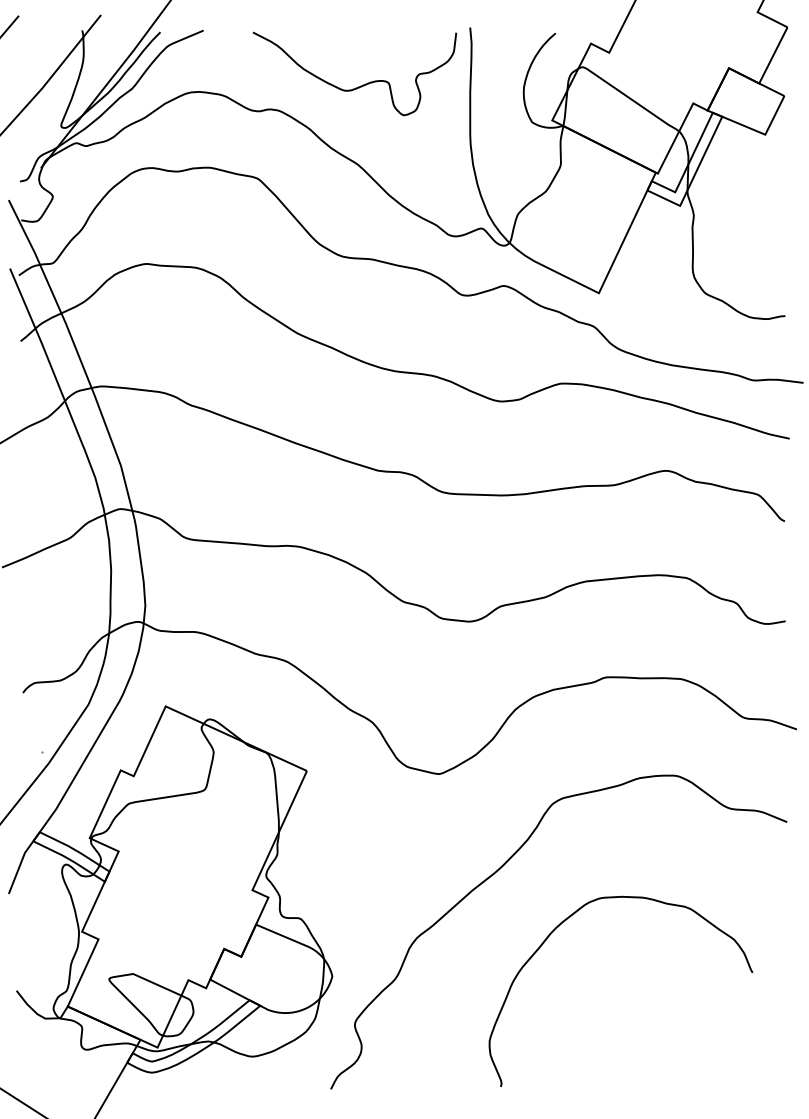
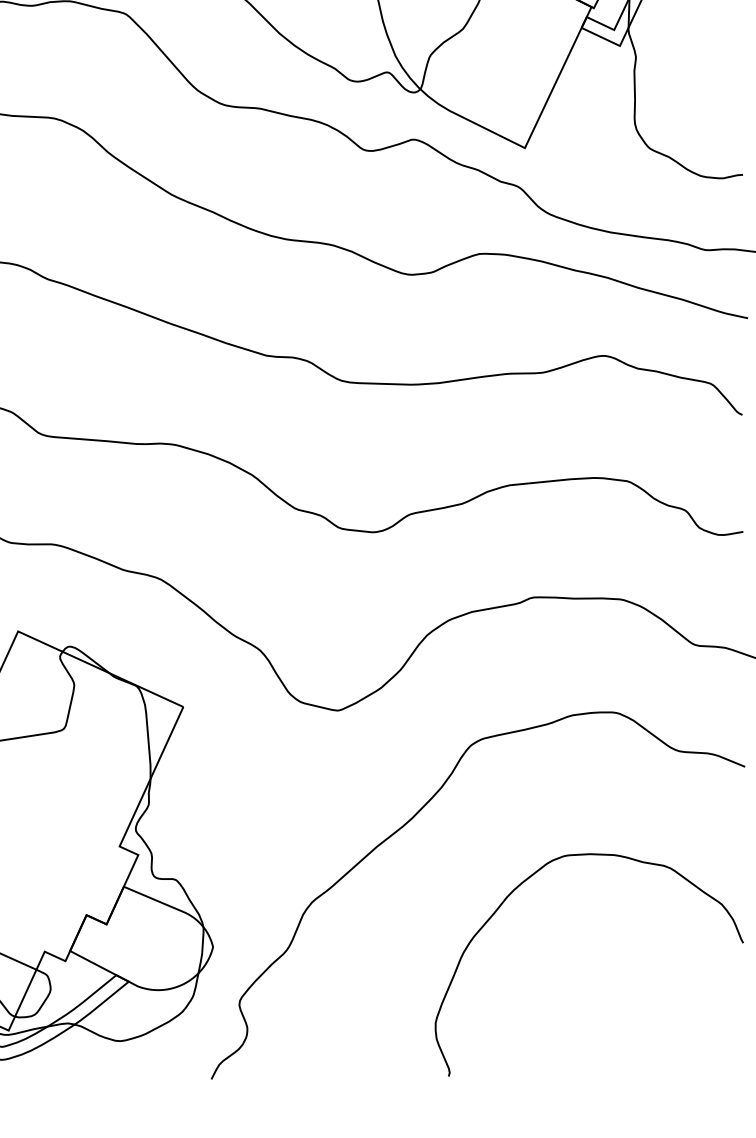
curve: (565, 921) -> (524, 883), moved

